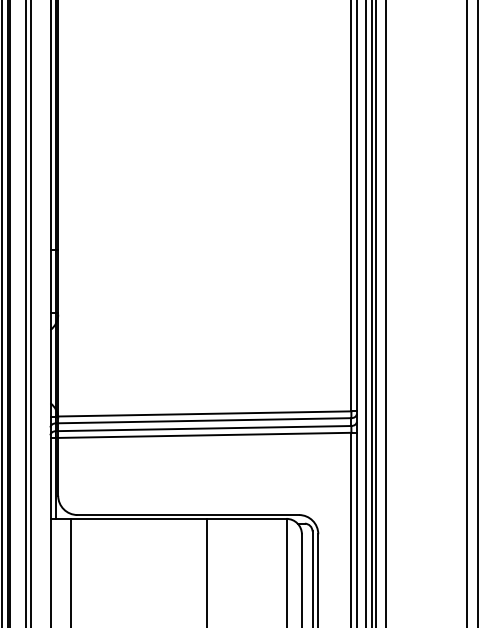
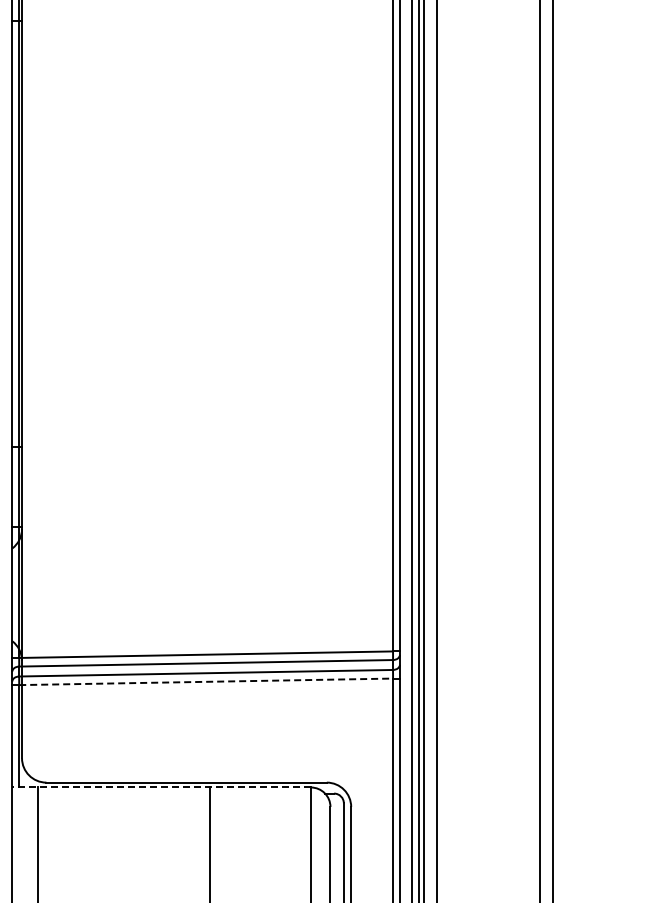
line: (203, 435) -> (206, 681), solid -> dashed
line: (168, 518) -> (161, 787), solid -> dashed

